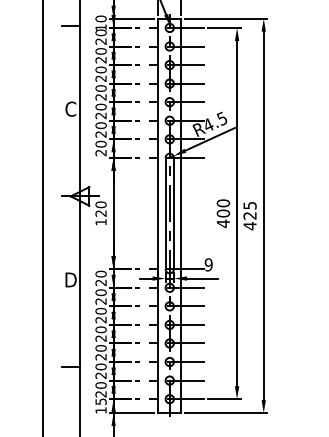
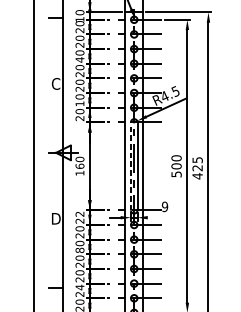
text: (100, 78) -> (79, 59), 20 -> 40
text: (100, 134) -> (79, 103), 20 -> 10
text: (100, 213) -> (79, 166), 120 -> 160
line: (165, 213) -> (130, 166), solid -> dashed
text: (223, 223) -> (176, 174), 400 -> 500
text: (100, 273) -> (79, 213), 20 -> 22
line: (201, 278) -> (159, 217), removed
text: (100, 319) -> (79, 250), 20 -> 80
text: (100, 366) -> (79, 287), 20 -> 24

